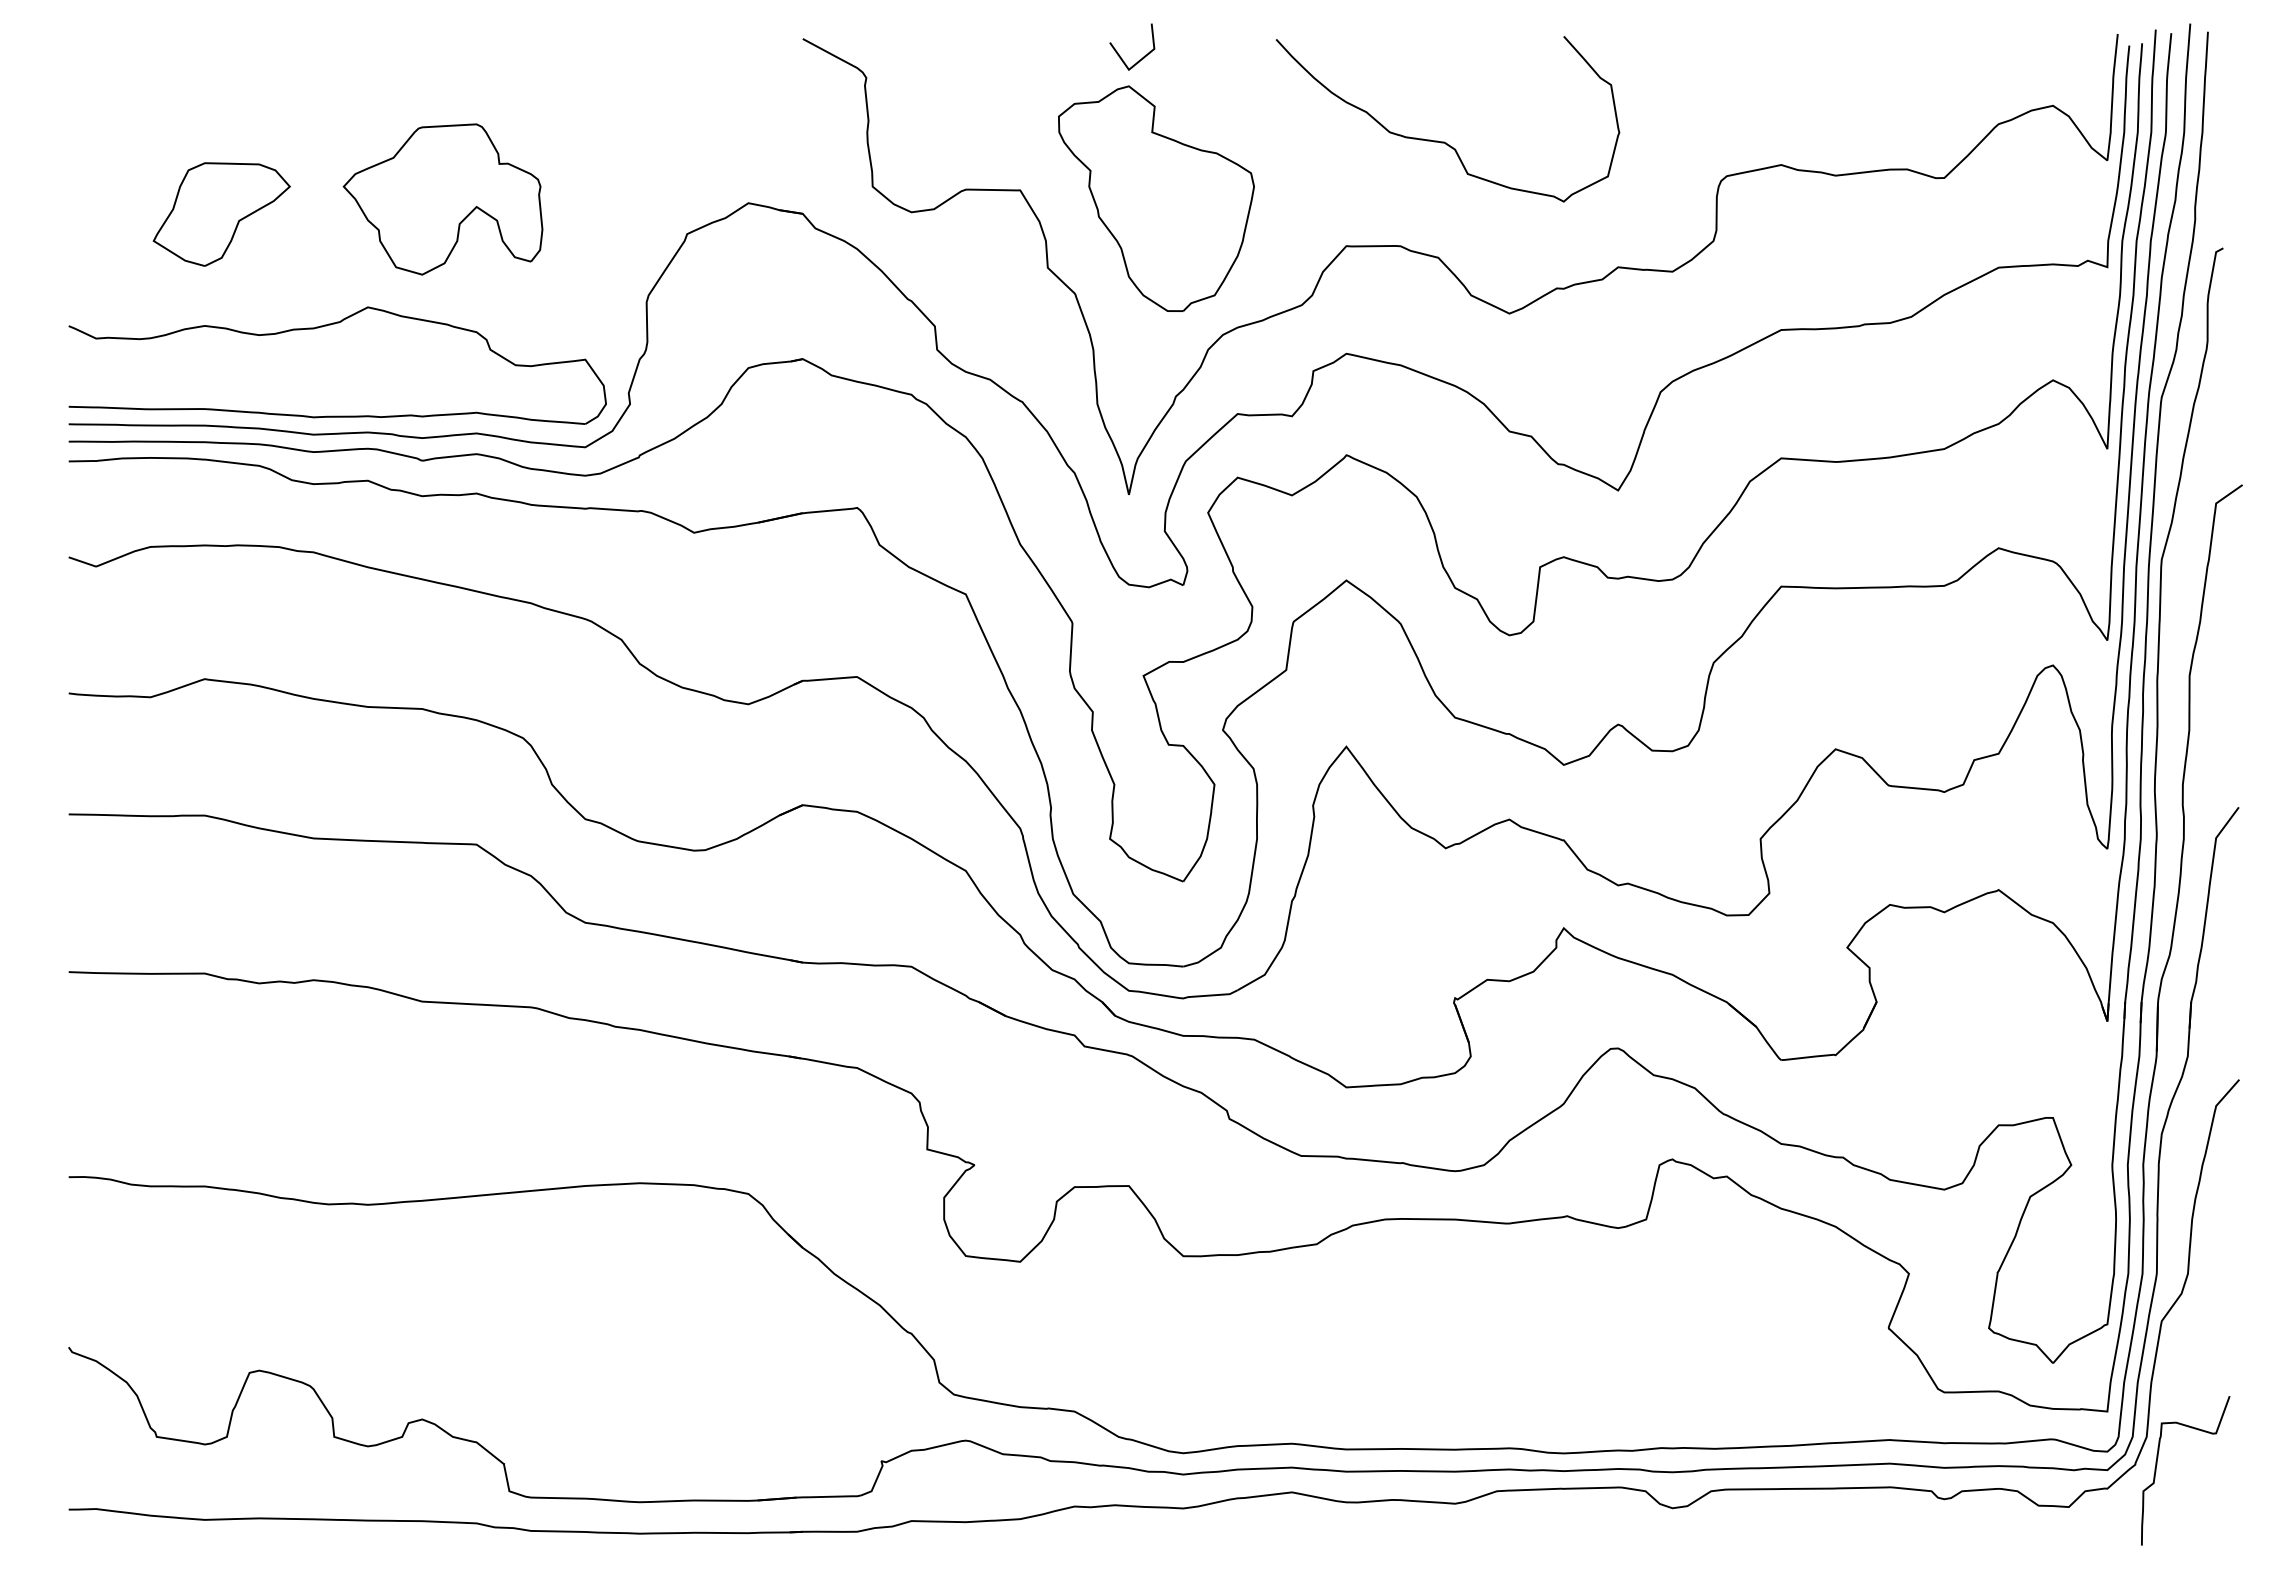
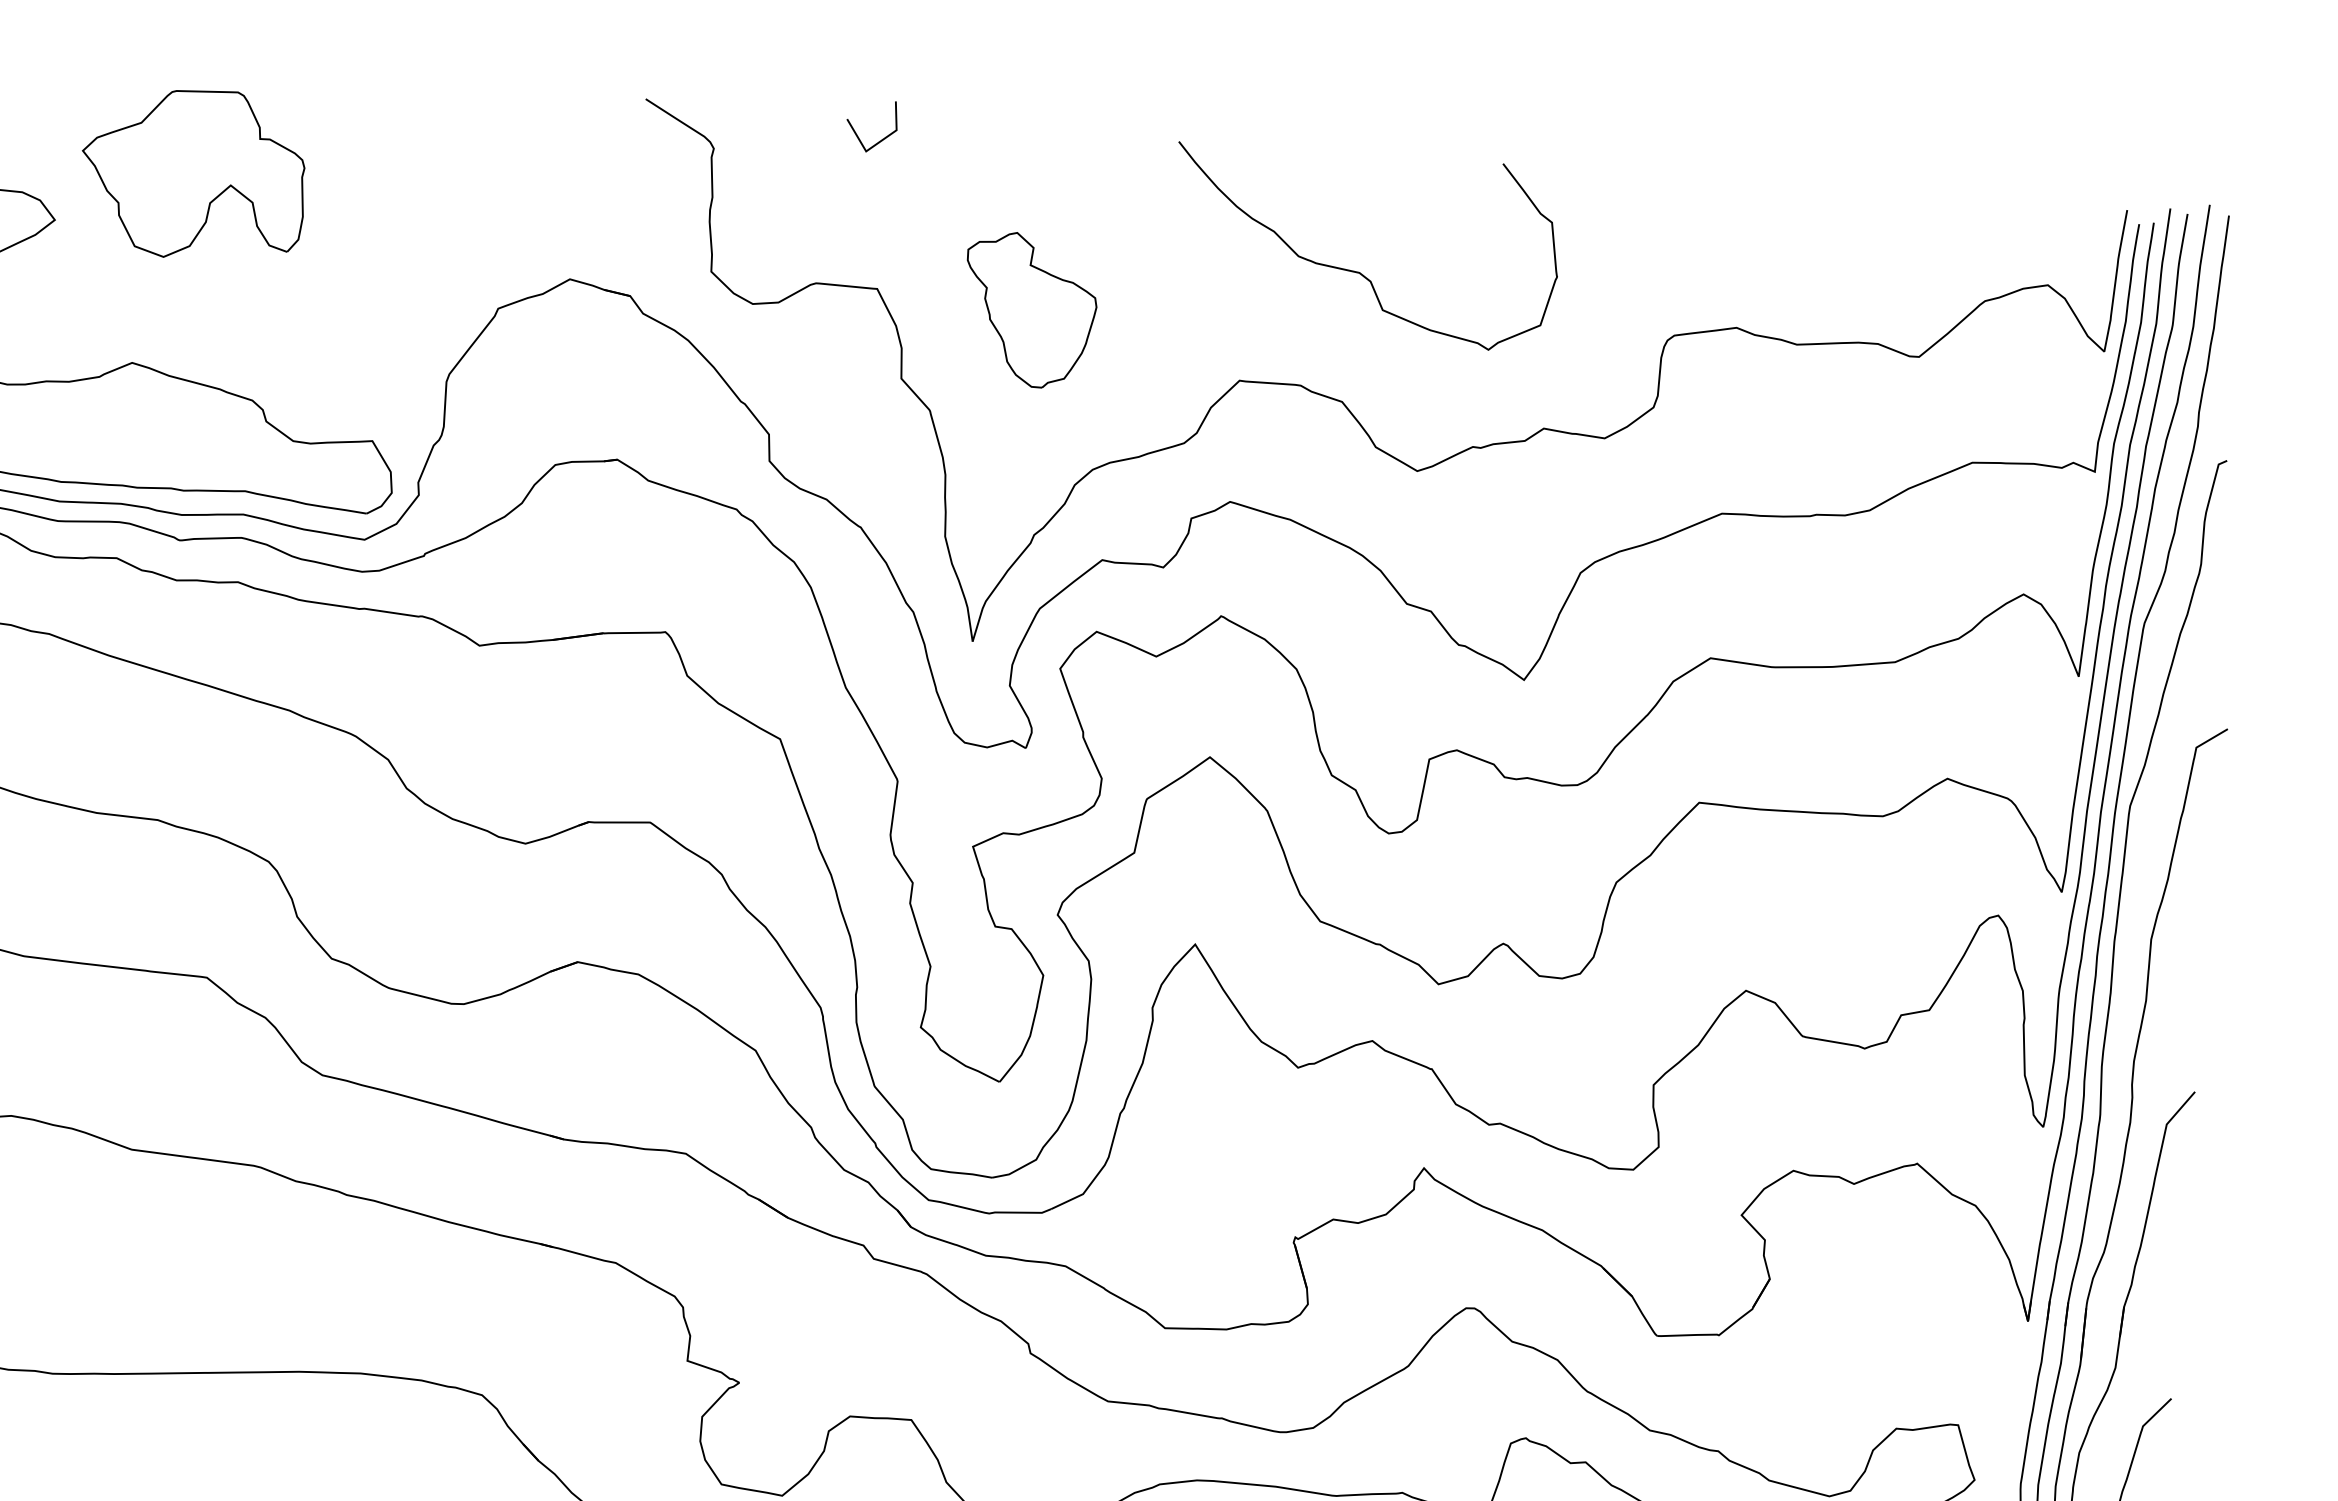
line: (1139, 59) -> (878, 140), moved
part: (1156, 198) -> (1029, 310), size x0.6
part: (442, 199) -> (192, 174), moved

